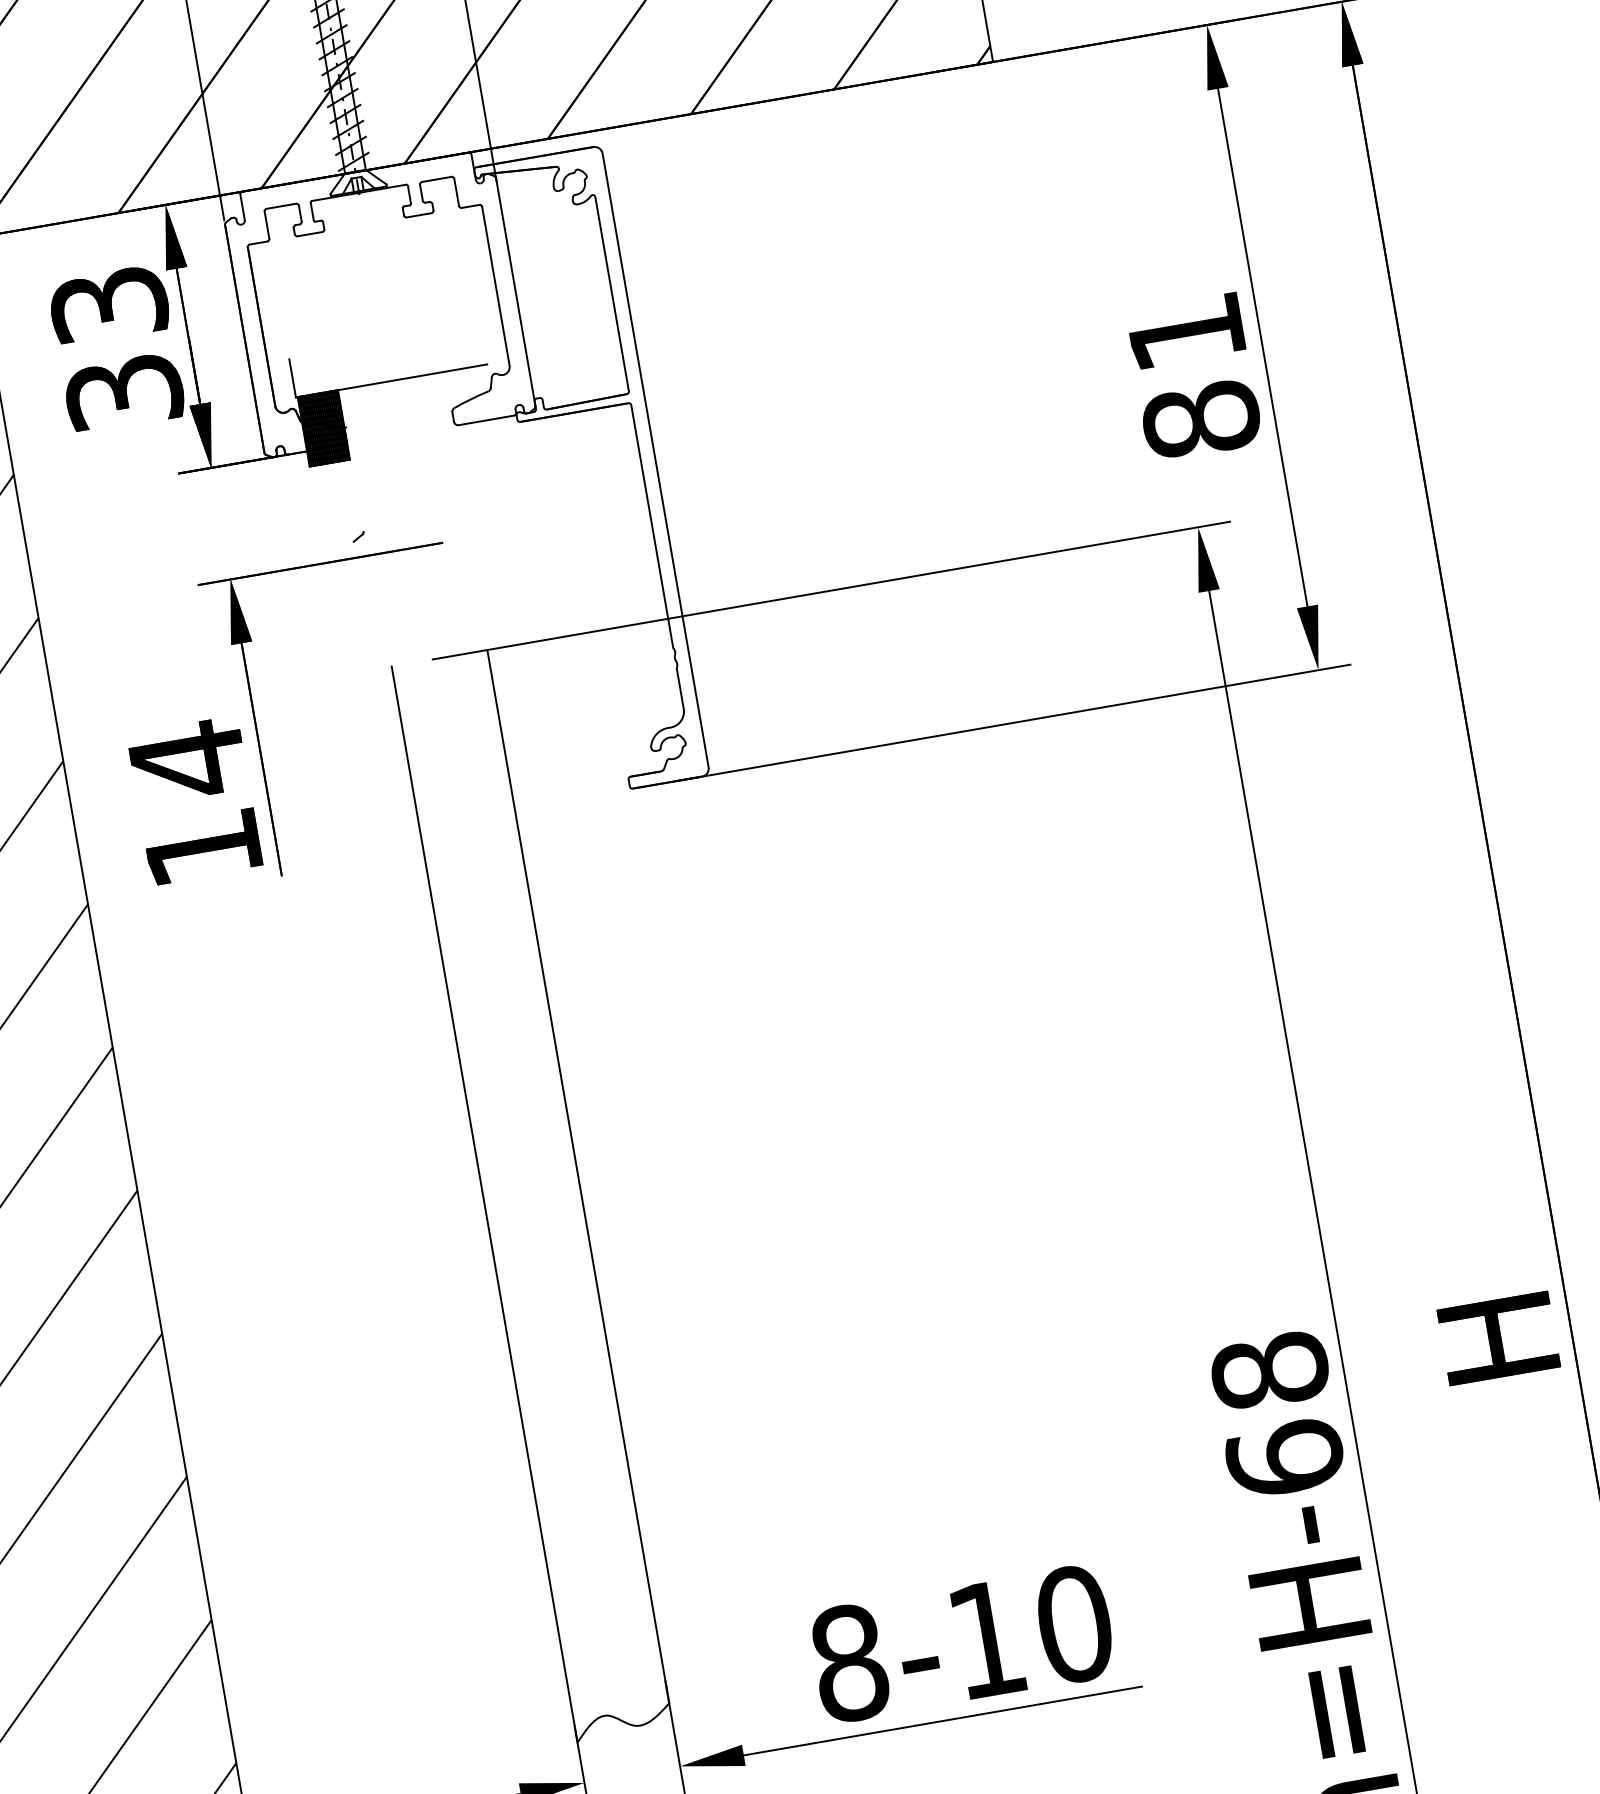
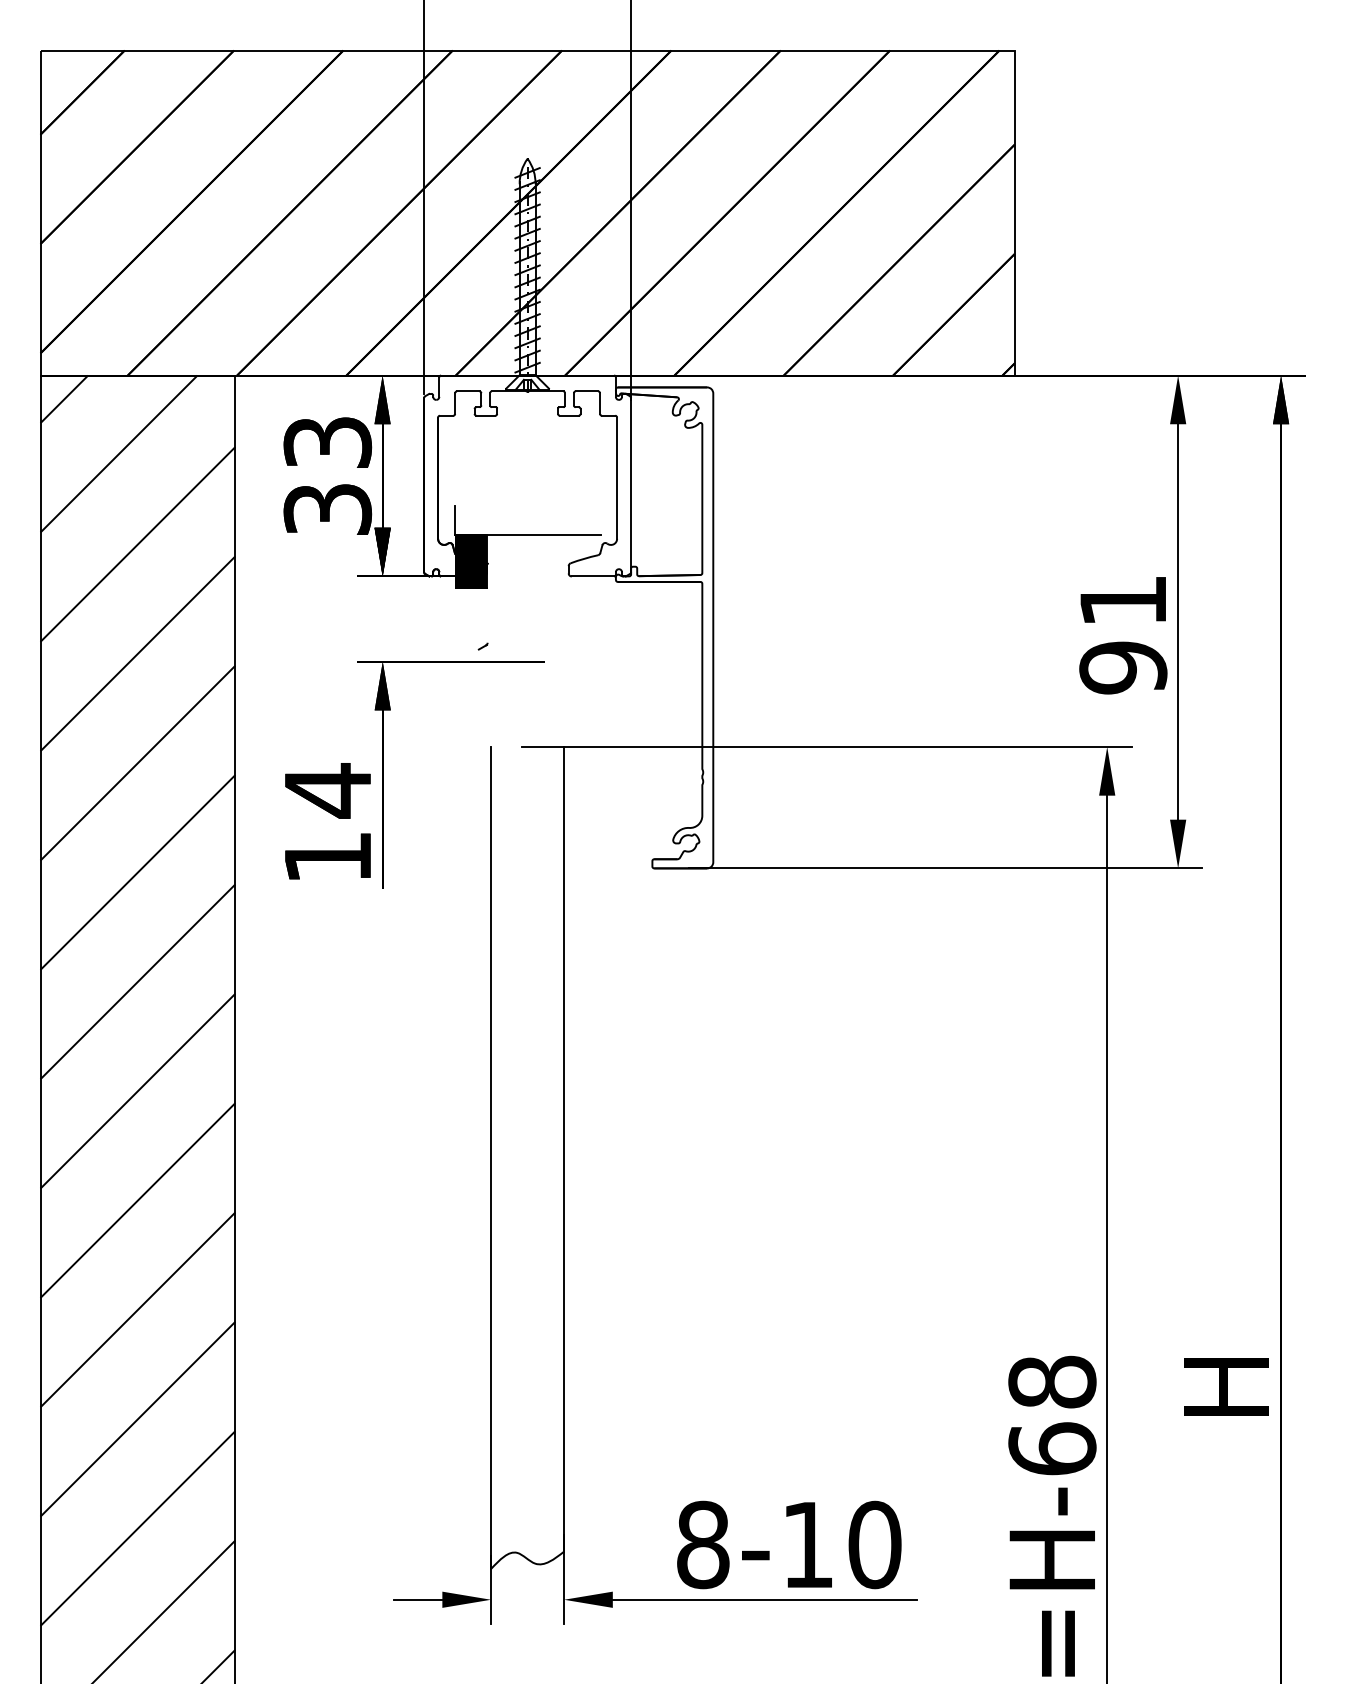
text: (1201, 419) -> (1123, 667), 81 -> 91

